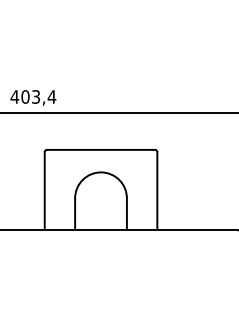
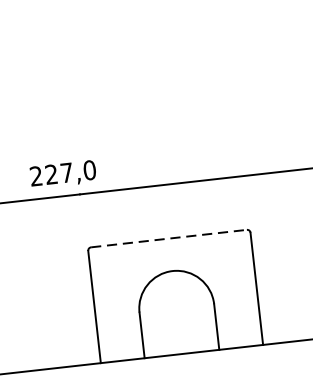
text: (33, 96) -> (63, 172), 403,4 -> 227,0
line: (101, 149) -> (169, 237), solid -> dashed

